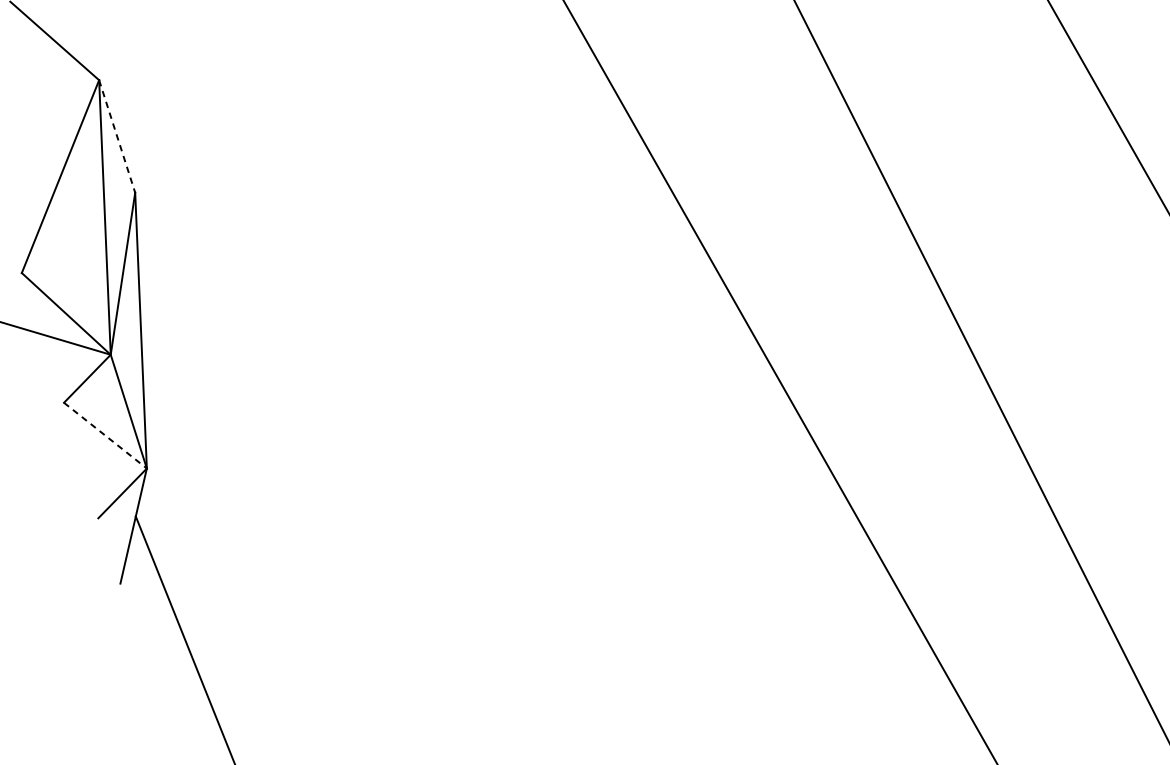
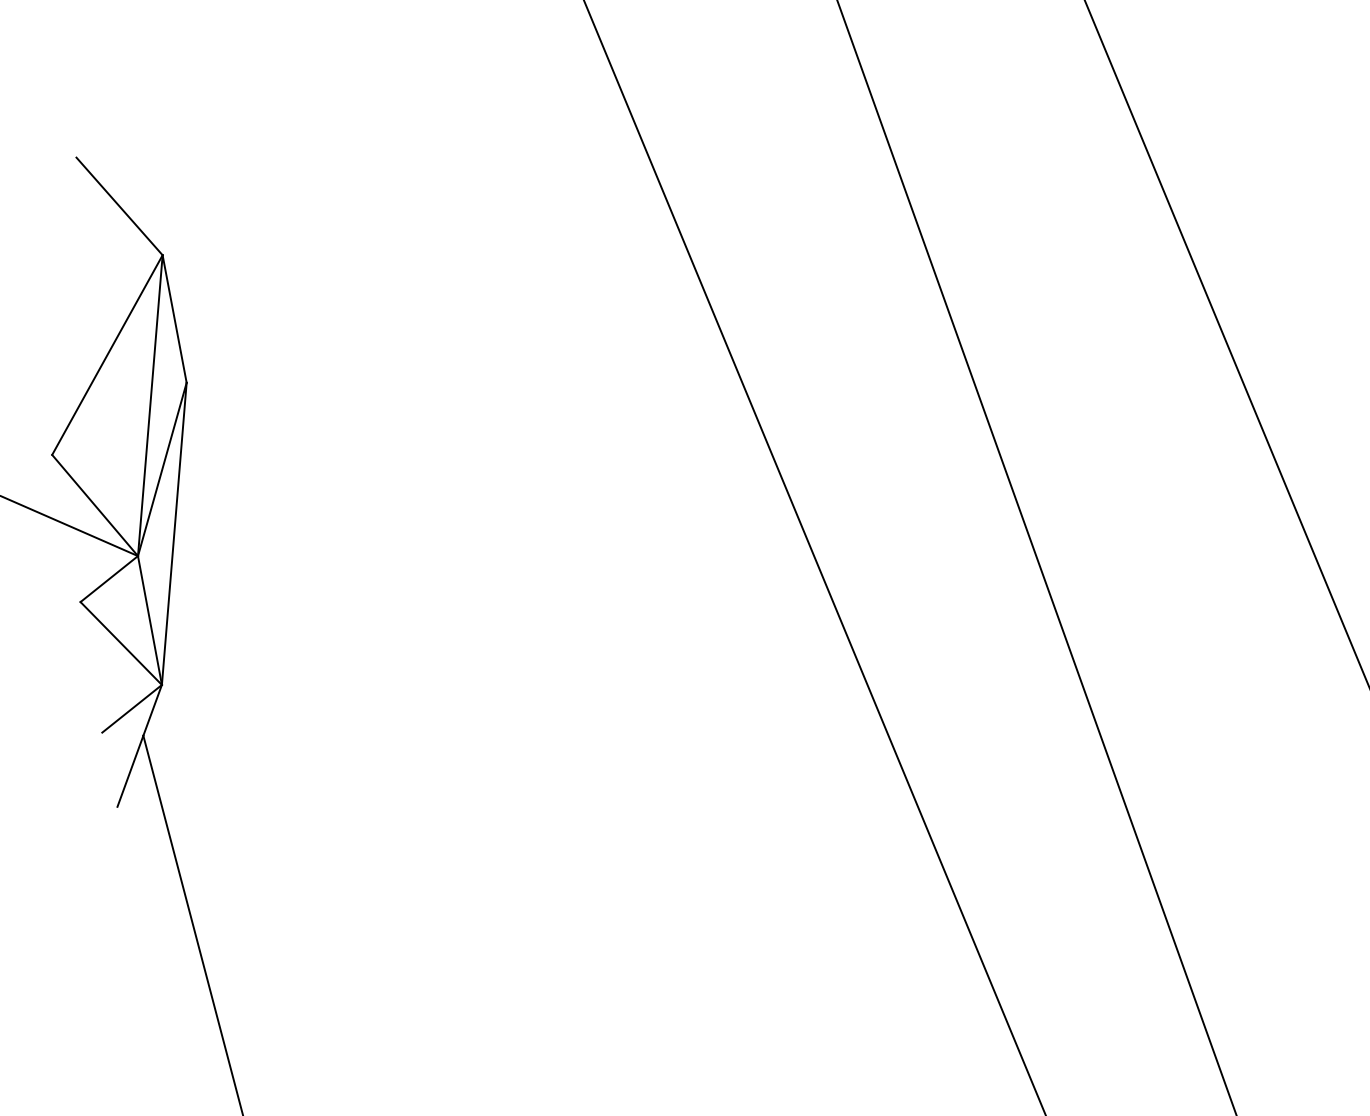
line: (117, 136) -> (174, 319), dashed -> solid
line: (105, 435) -> (121, 643), dashed -> solid

